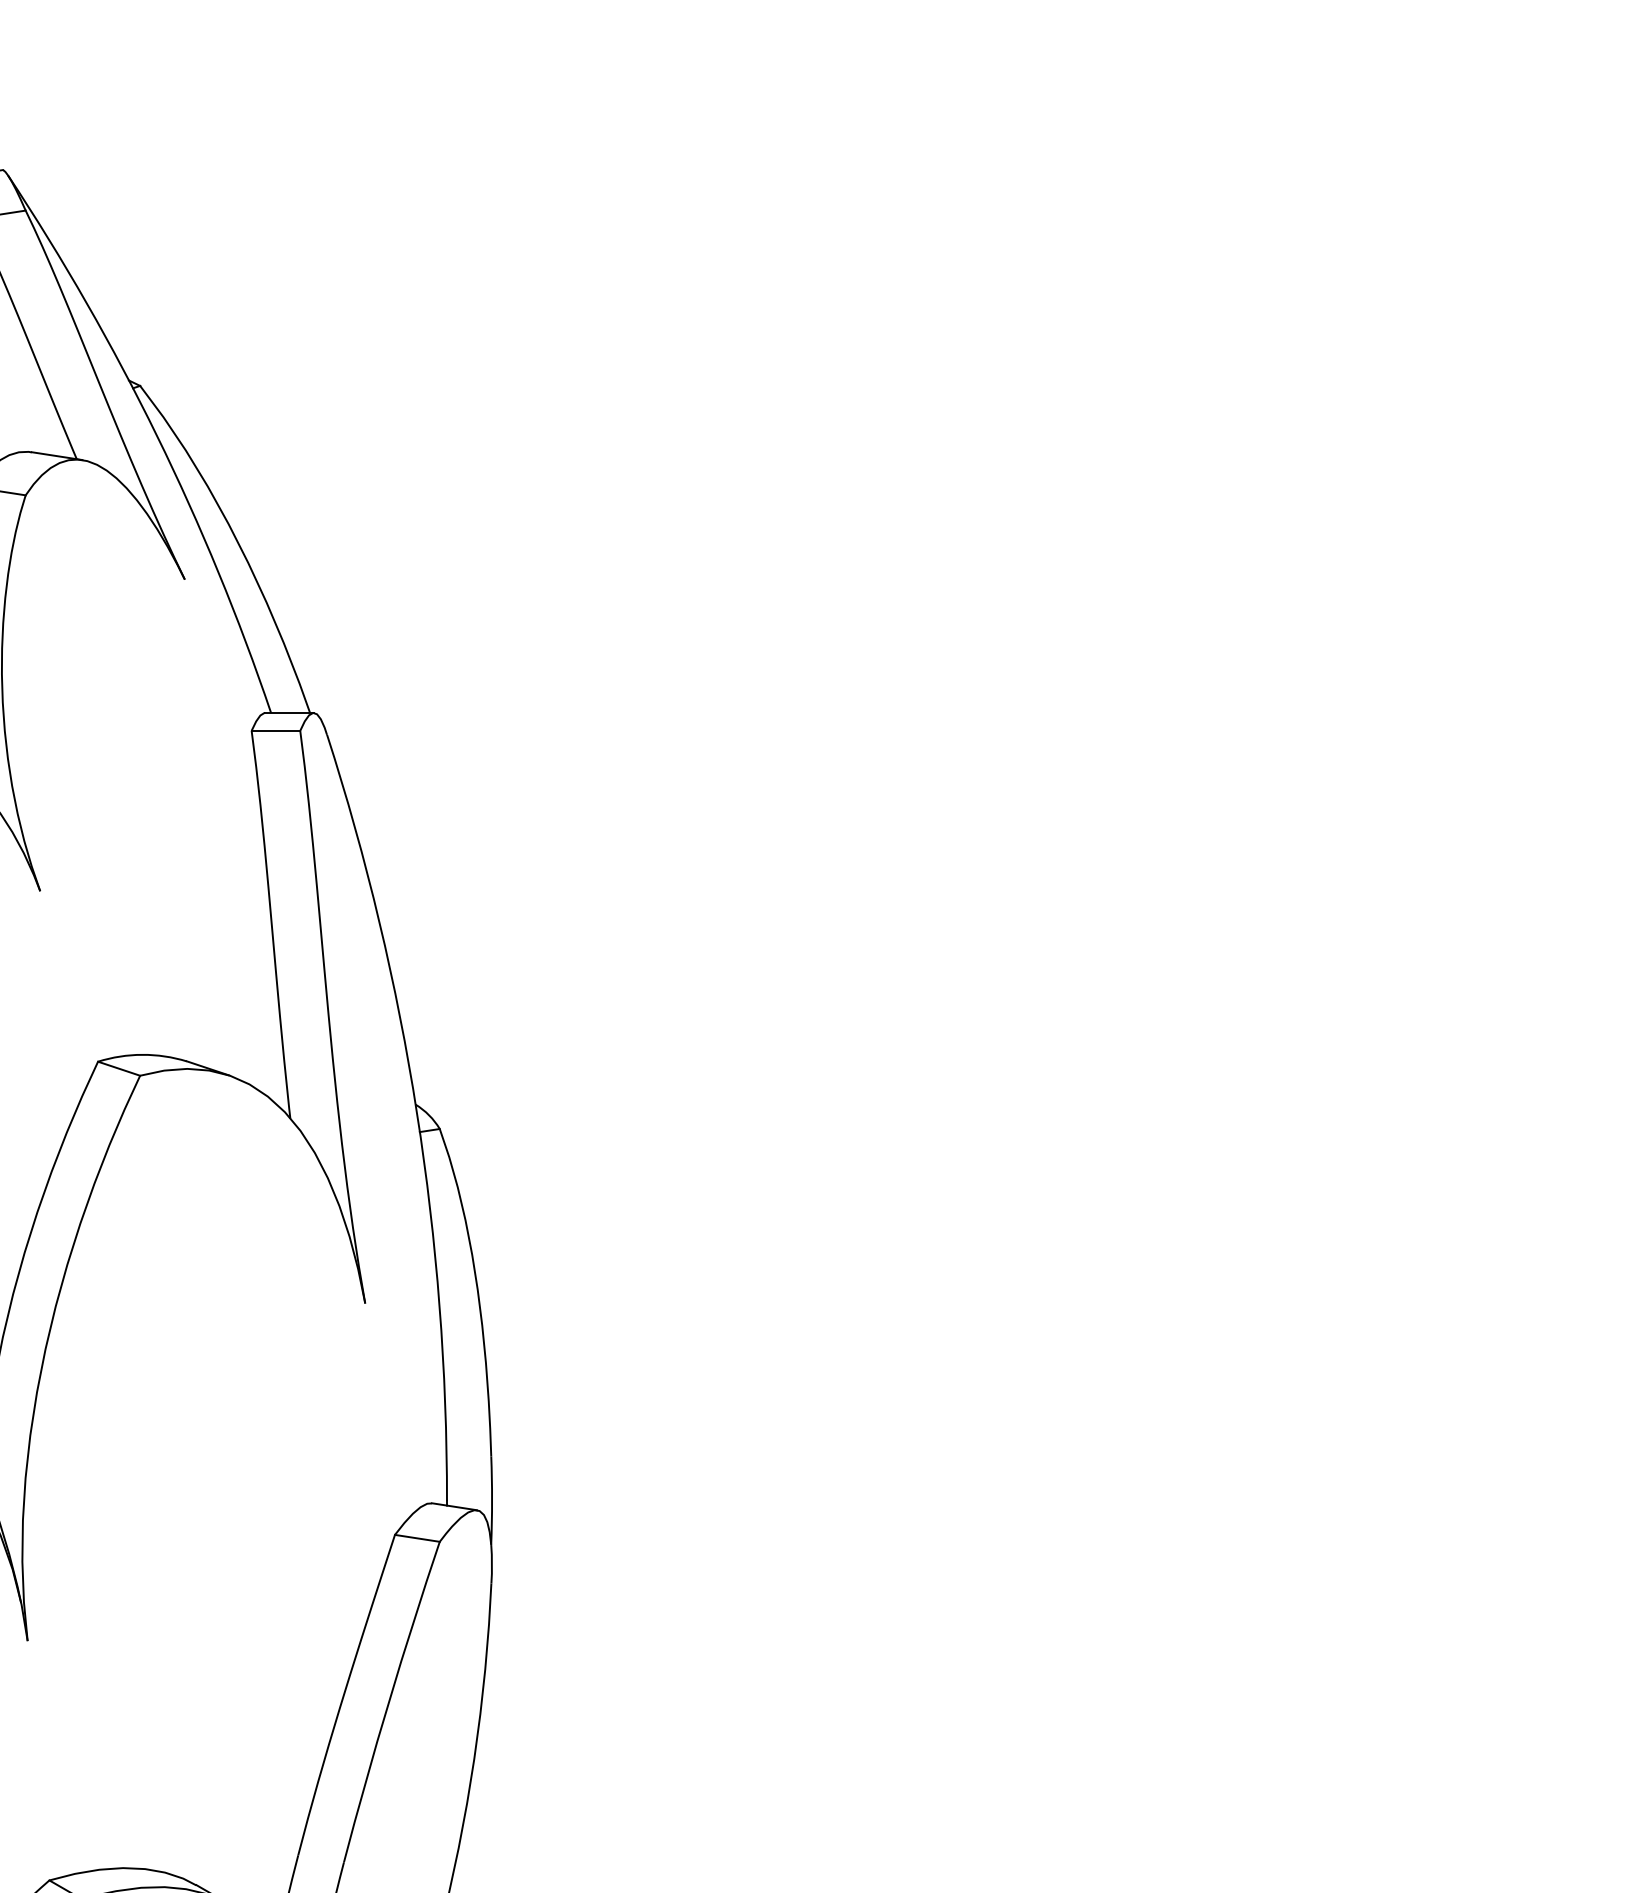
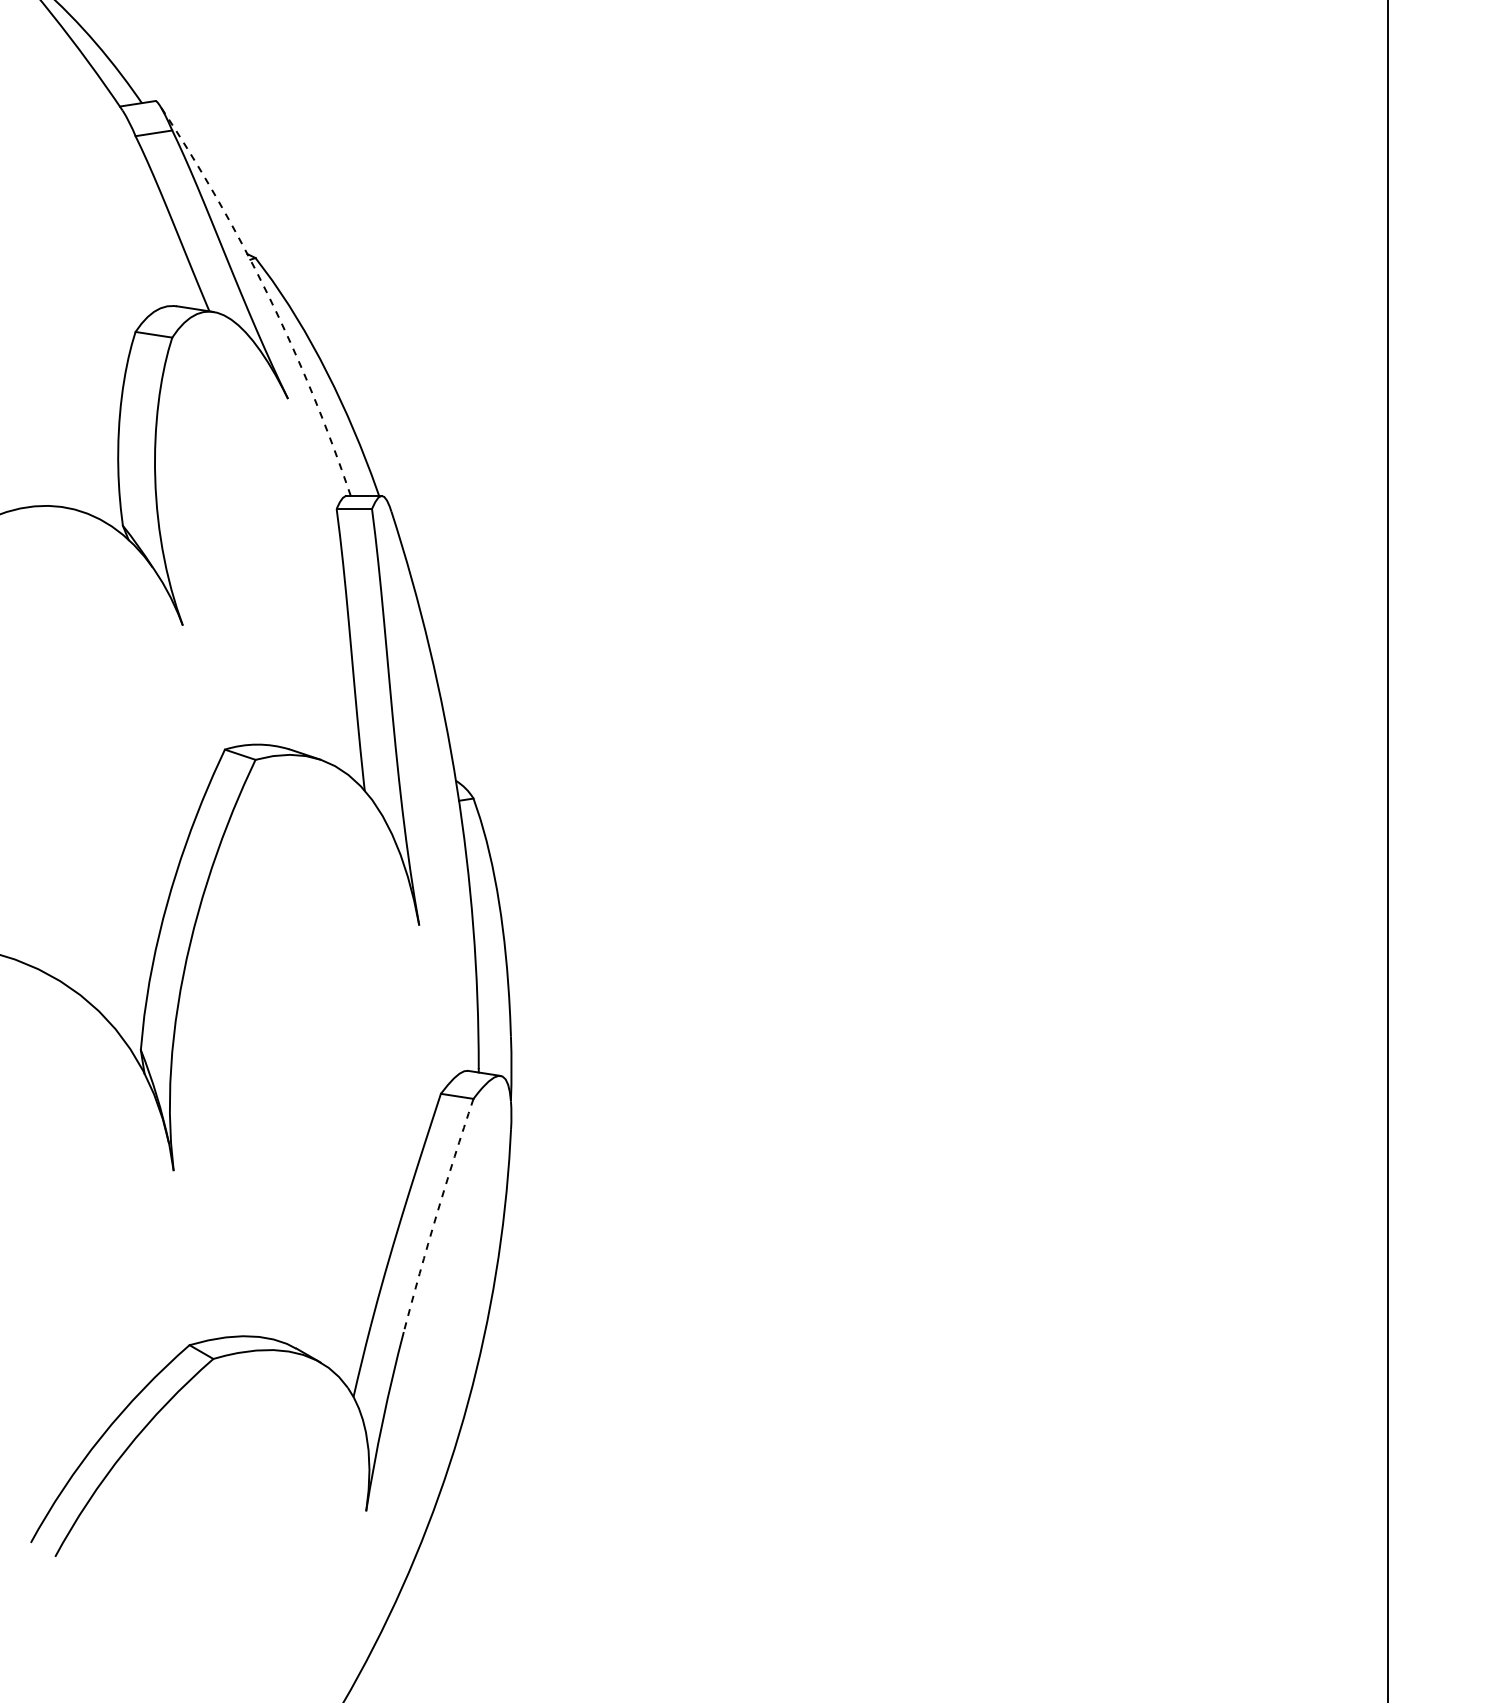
arc: (156, 436) -> (267, 294), solid -> dashed
arc: (388, 1700) -> (436, 1214), solid -> dashed

